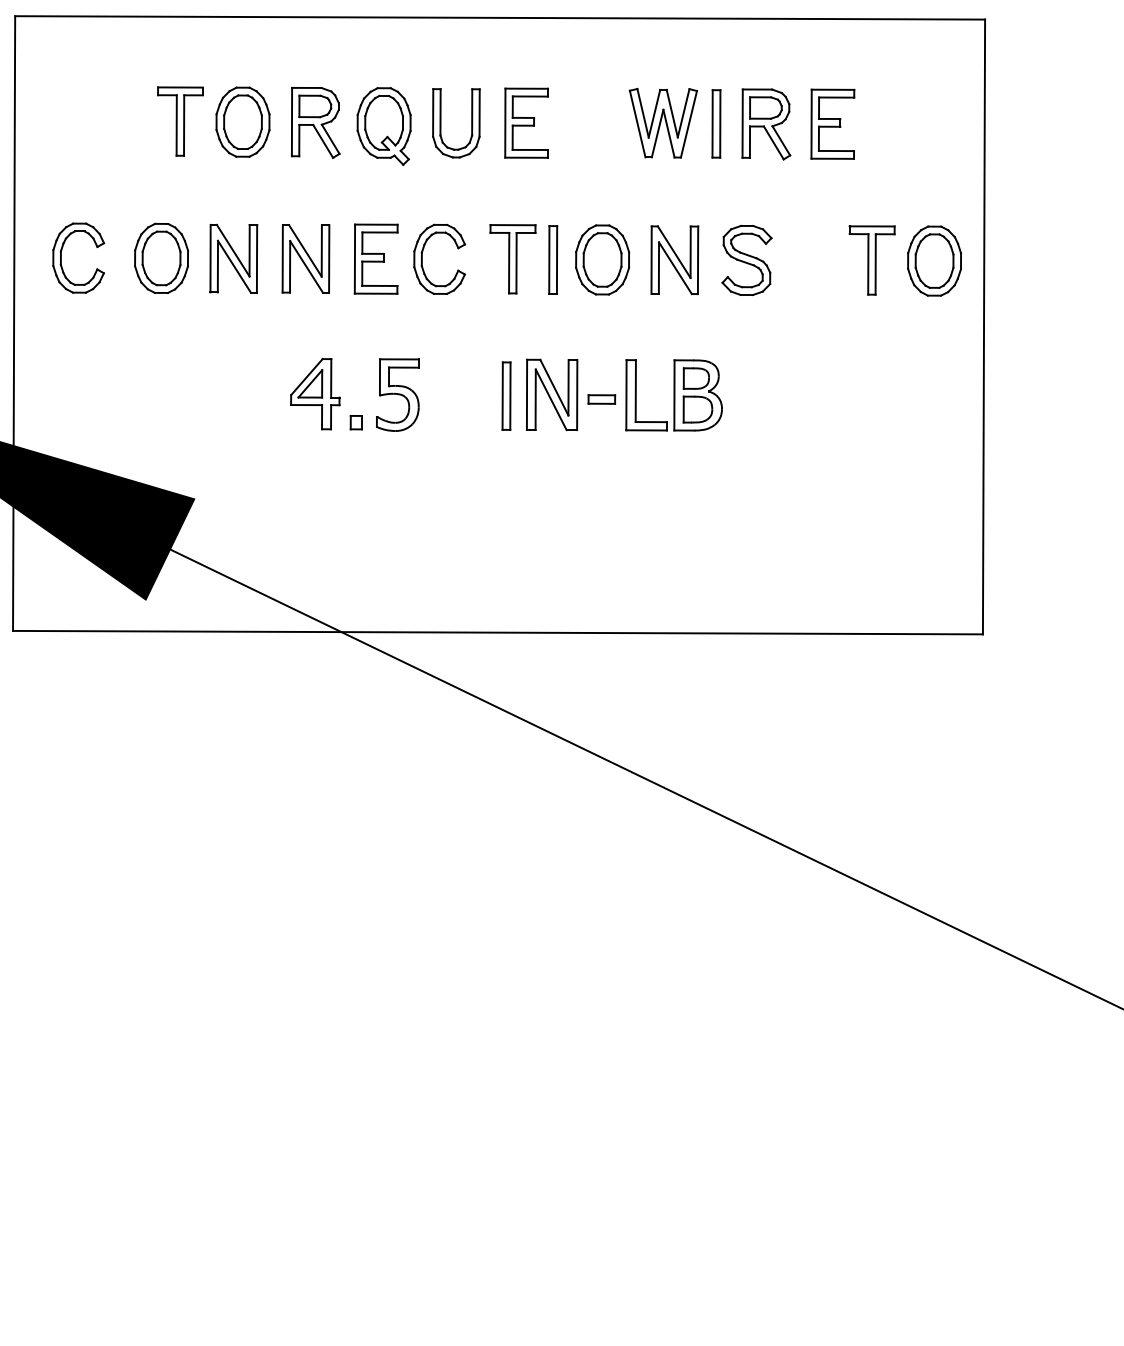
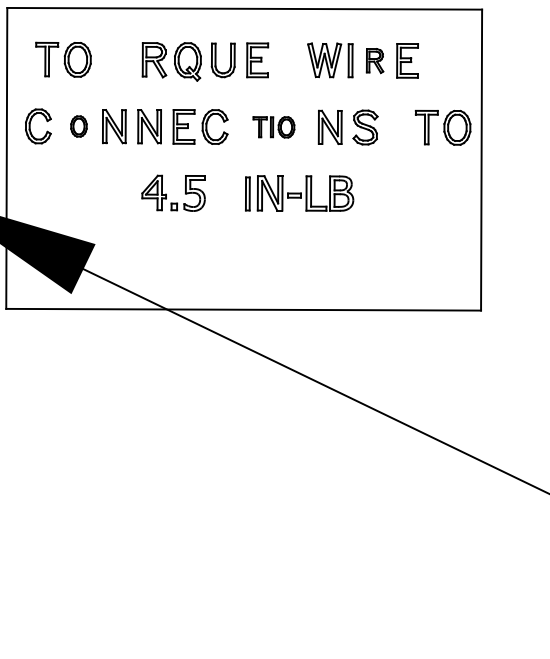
part: (213, 121) -> (63, 59), moved
part: (765, 123) -> (374, 60), size x0.7
part: (160, 258) -> (78, 126), size x0.6
part: (558, 260) -> (273, 127), size x0.6

